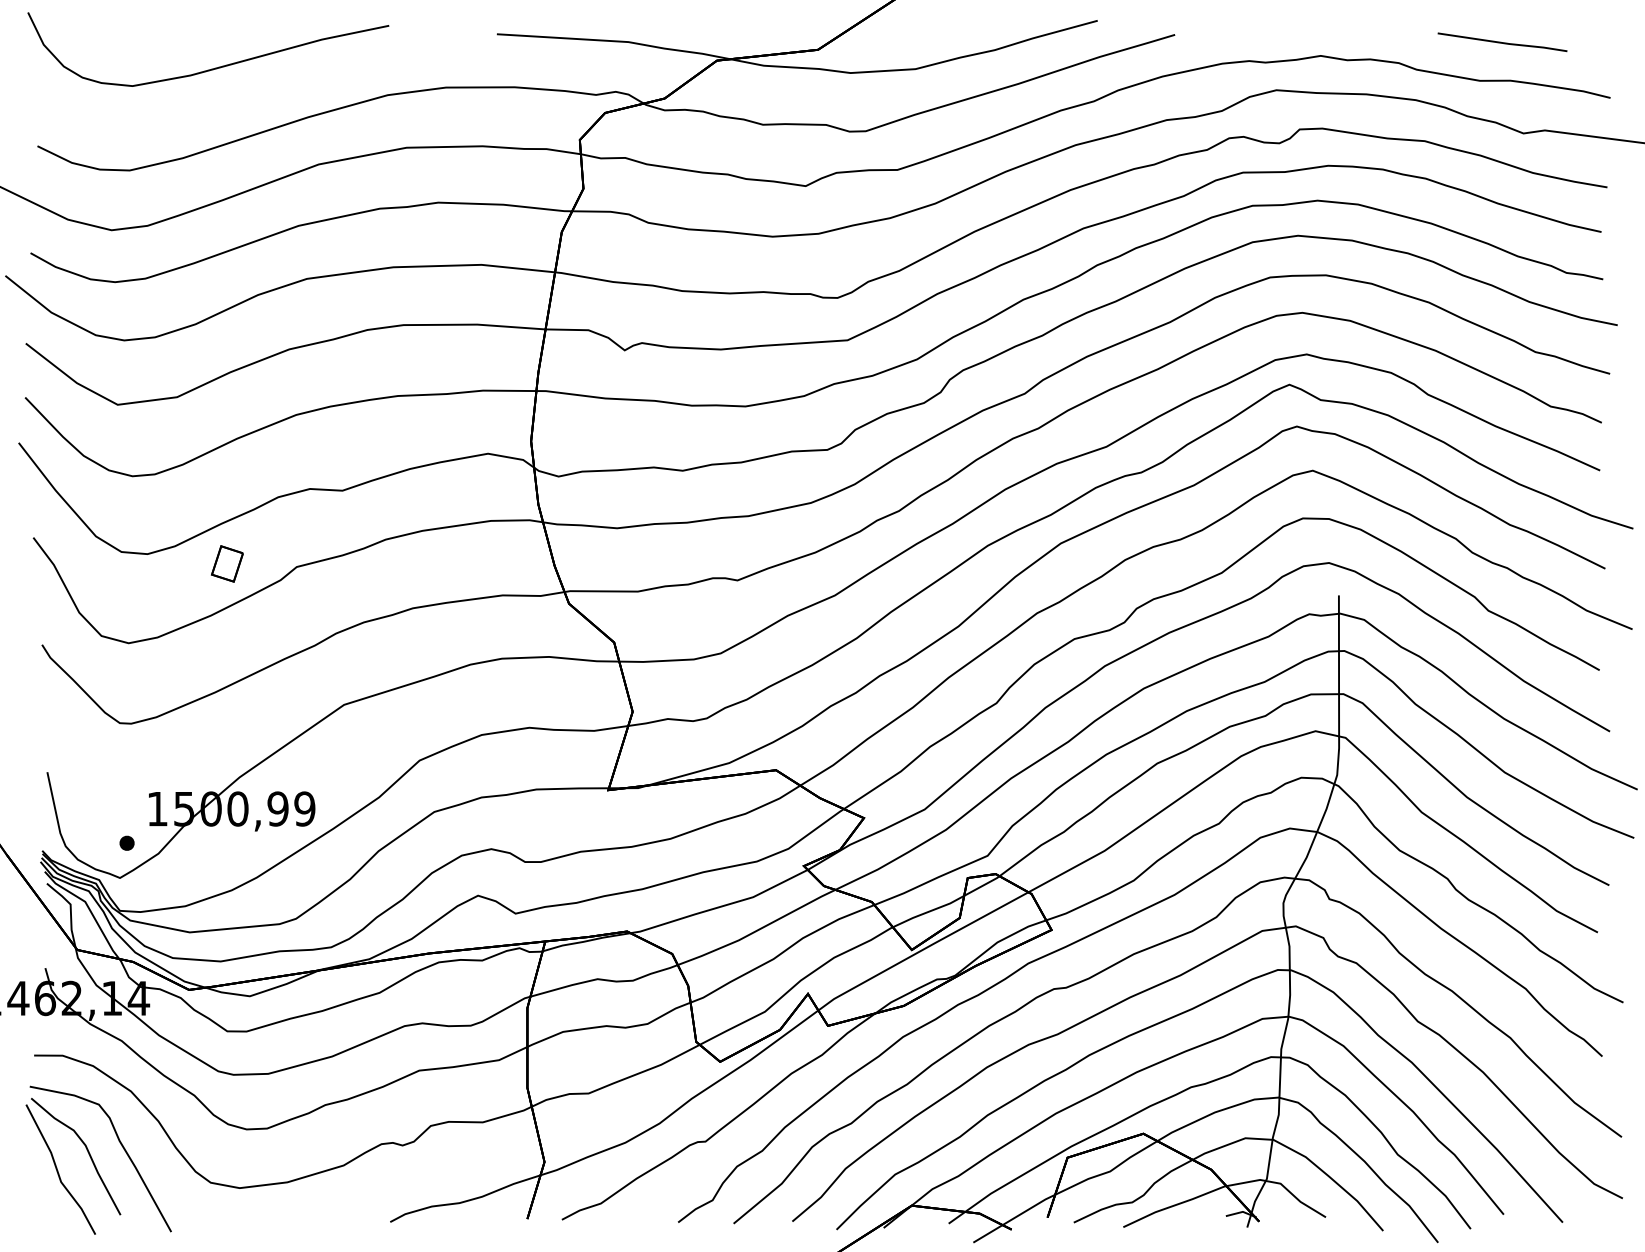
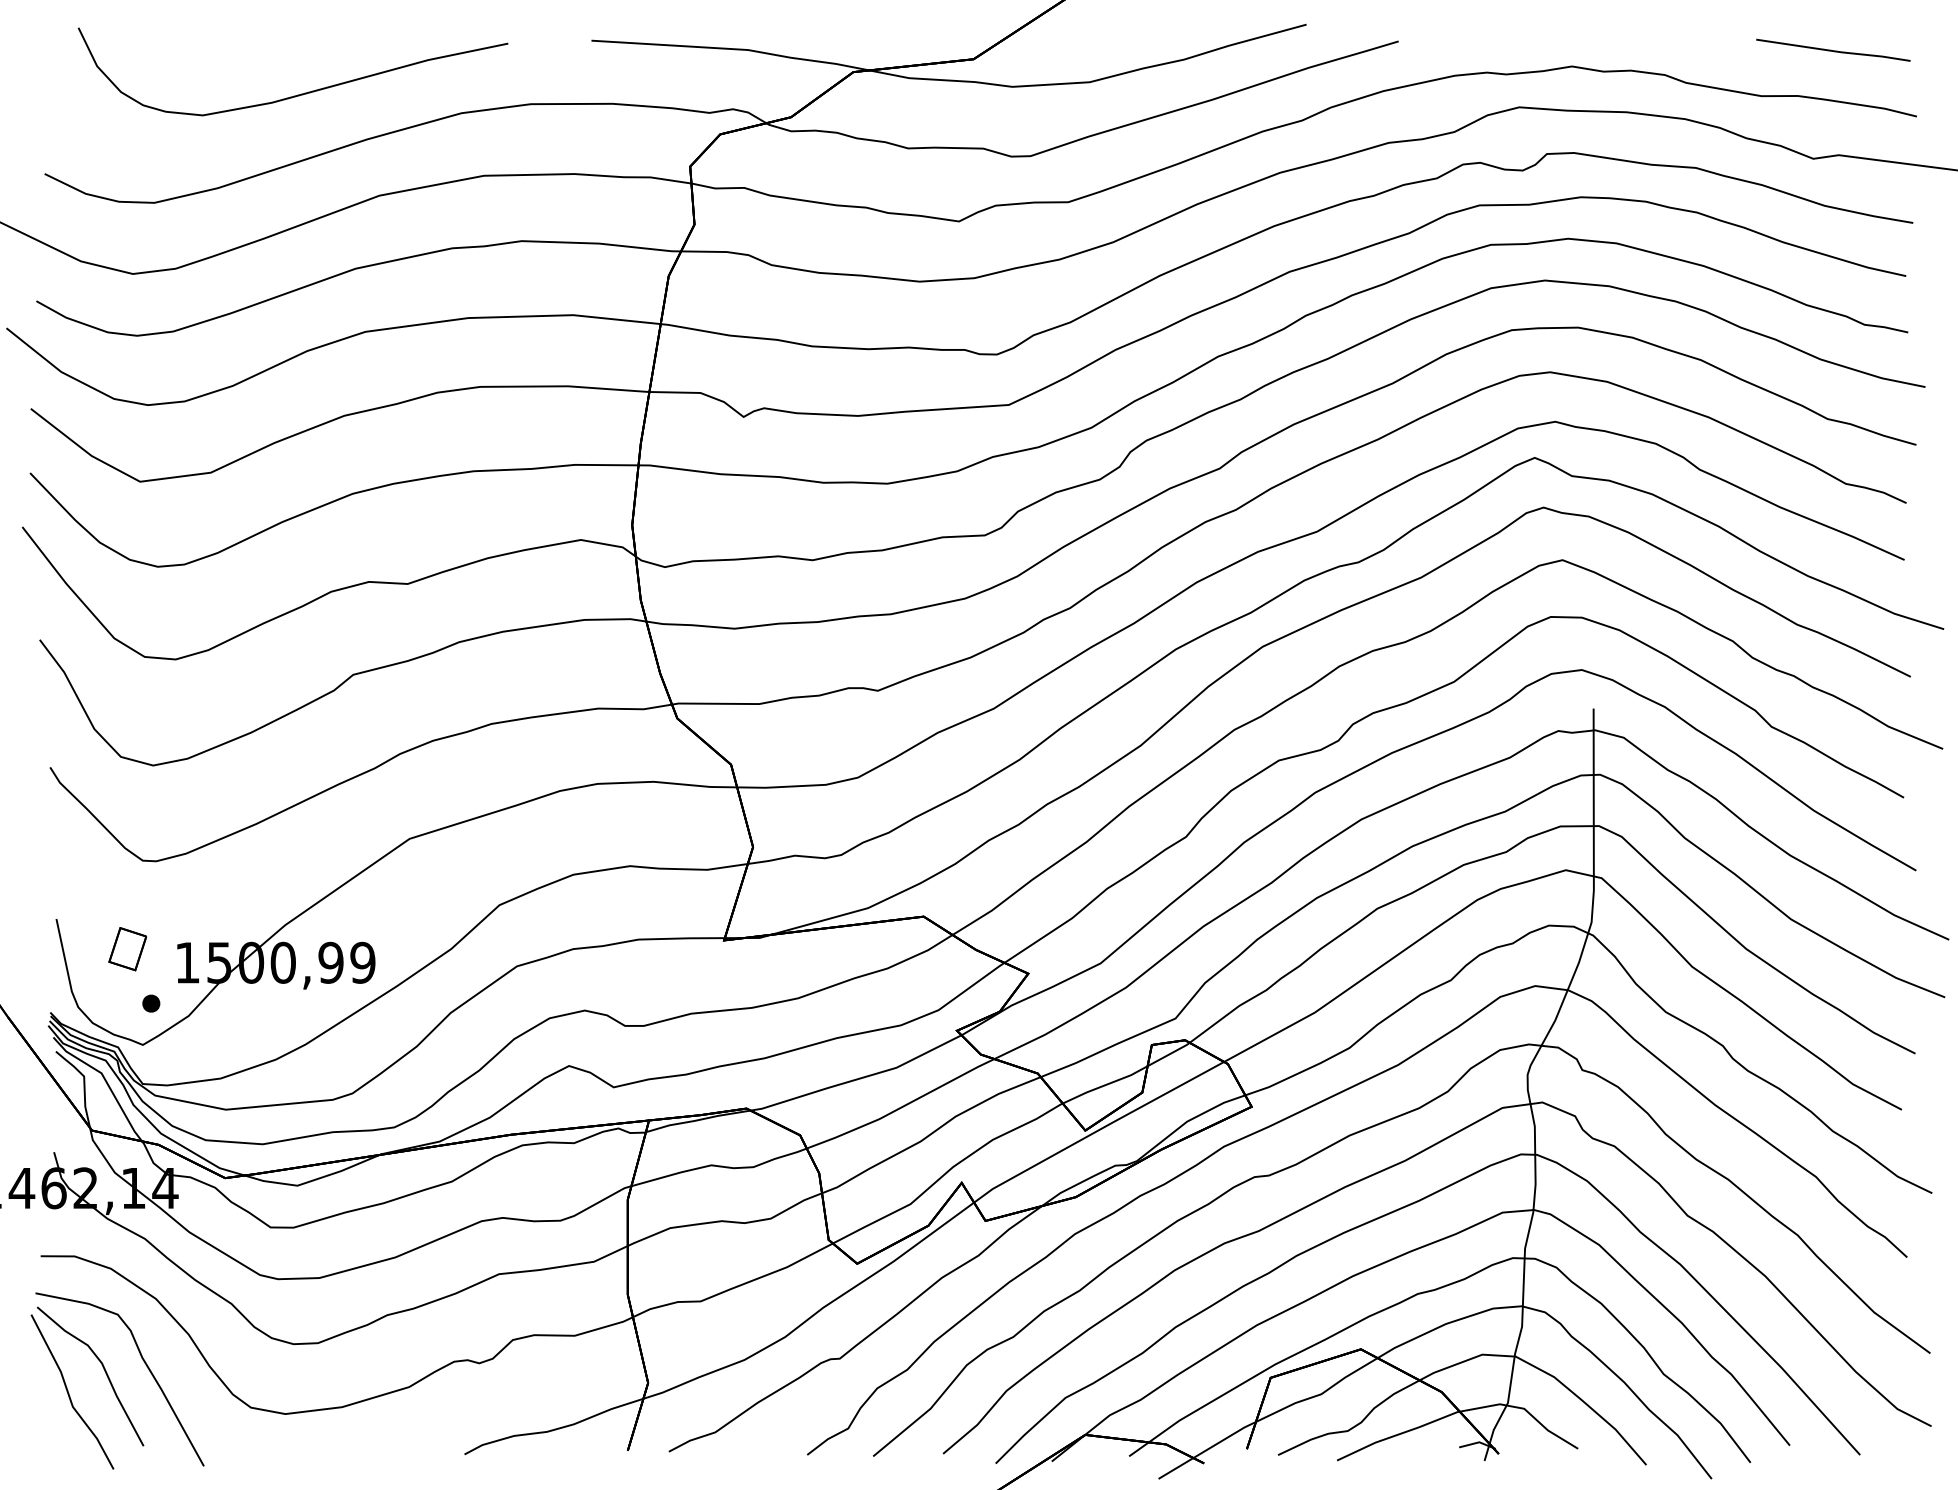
line: (1502, 42) -> (1833, 50), moved
curve: (212, 68) -> (297, 94), moved
part: (227, 564) -> (127, 949), moved

